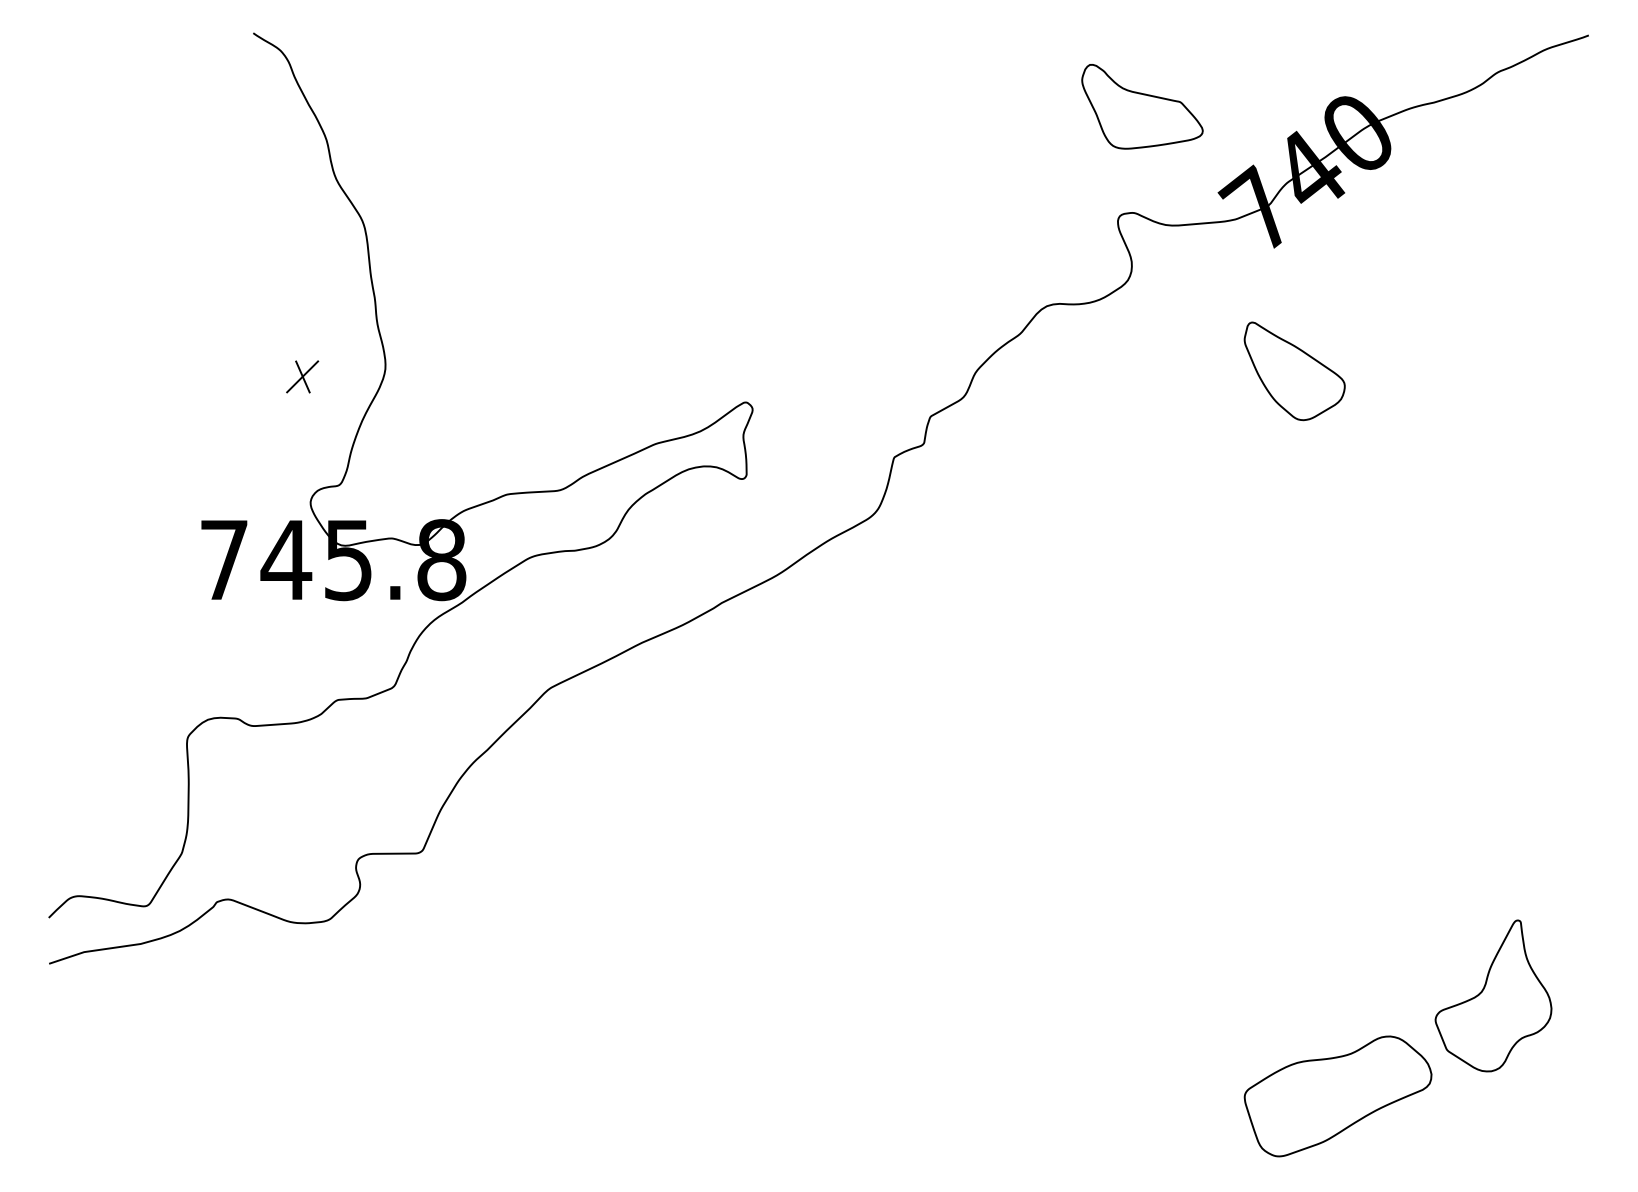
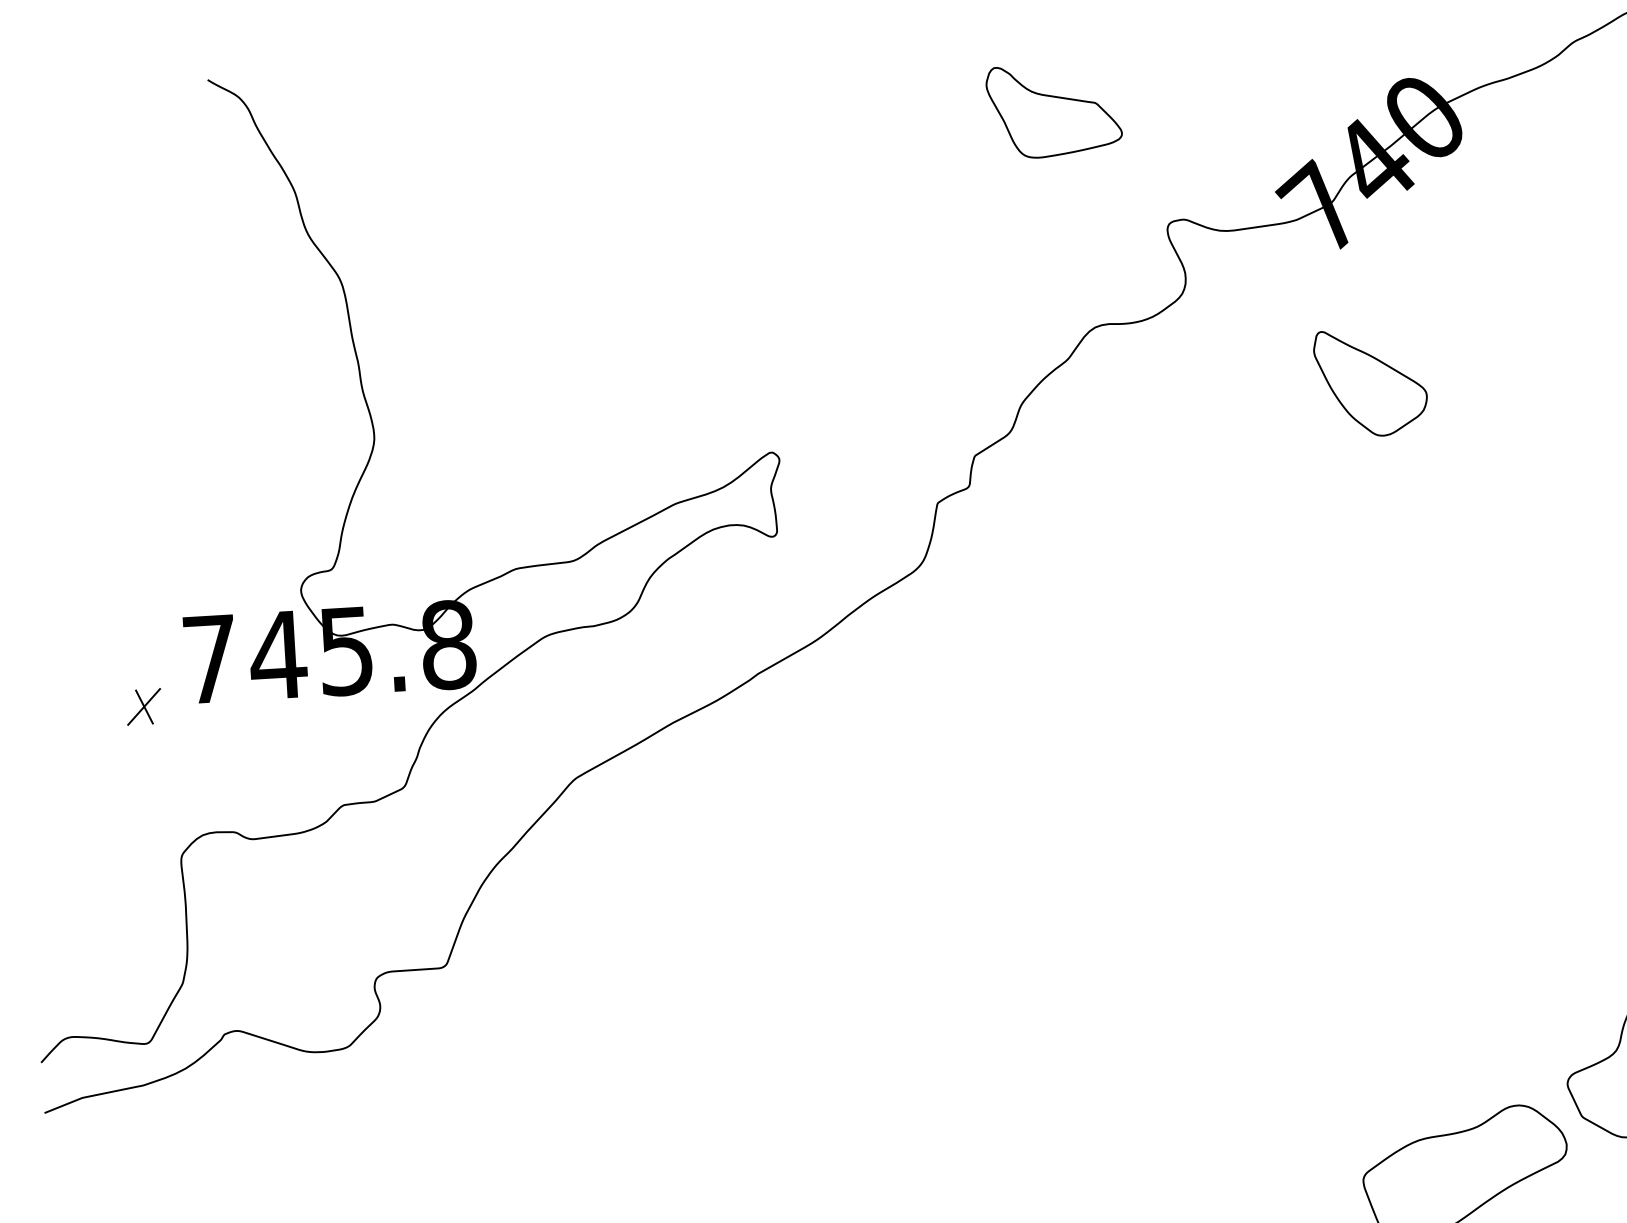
part: (1142, 106) -> (1054, 110), moved
part: (302, 376) -> (143, 706), moved

